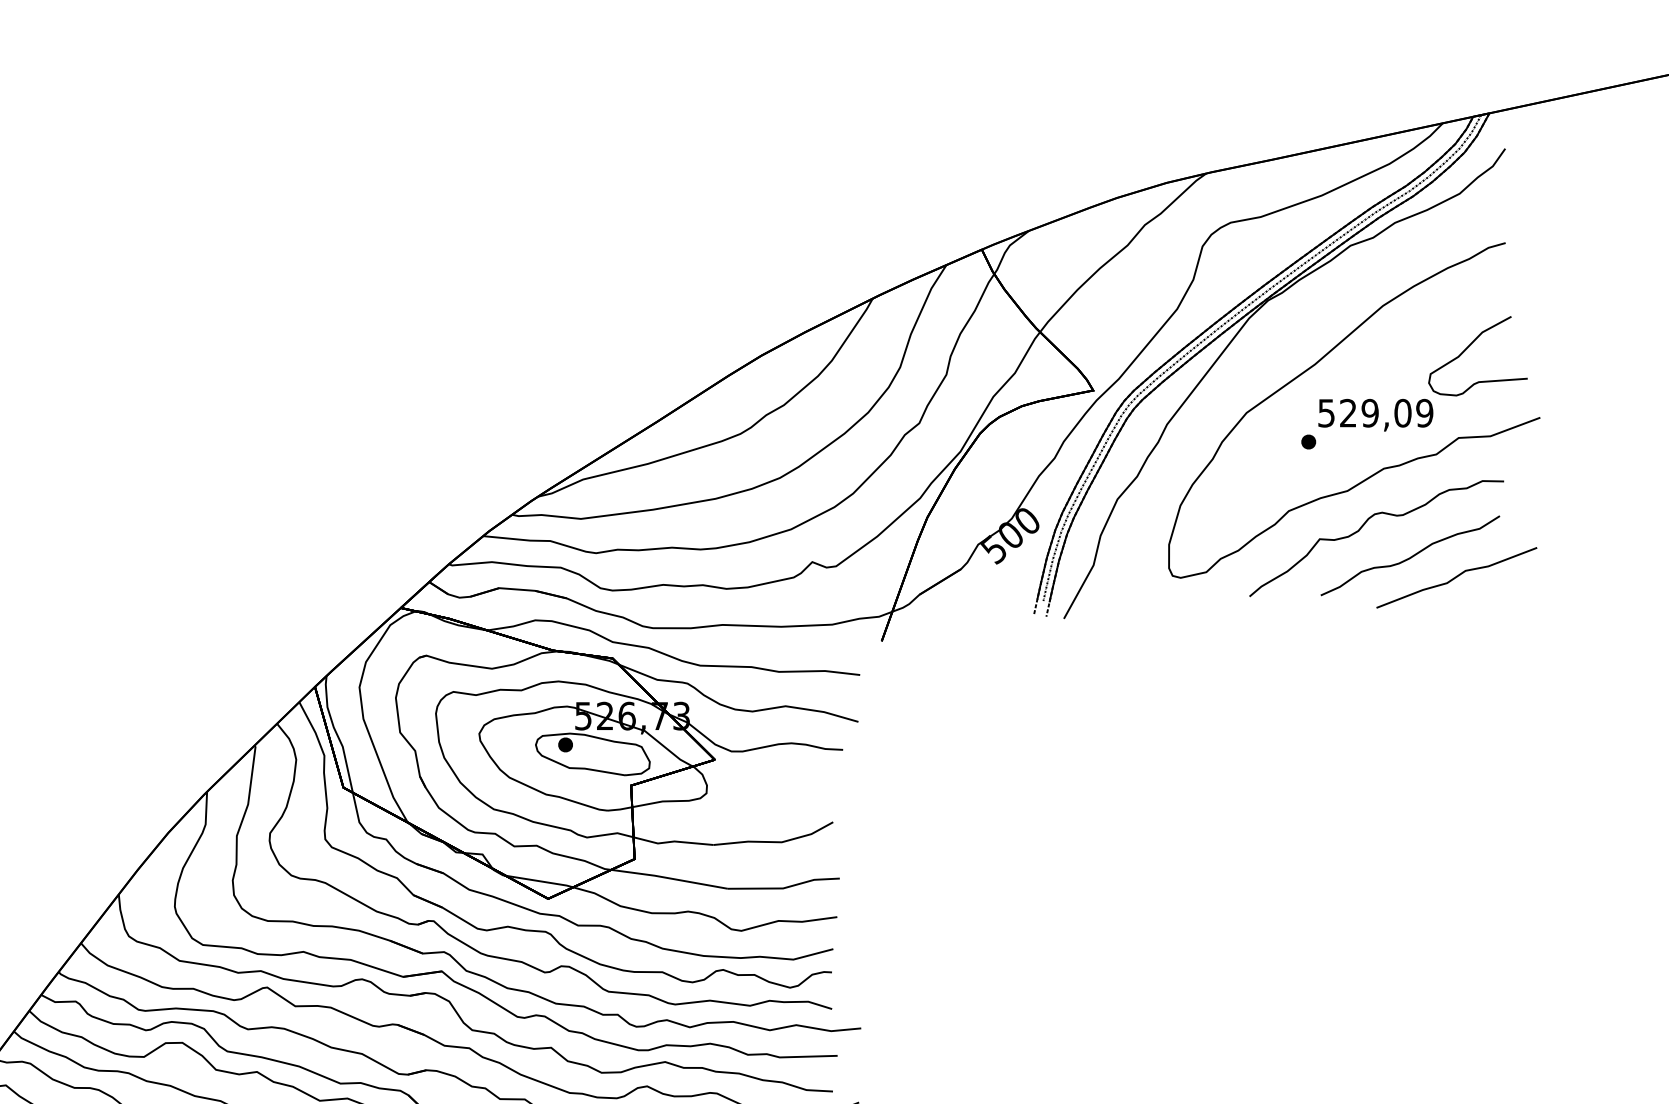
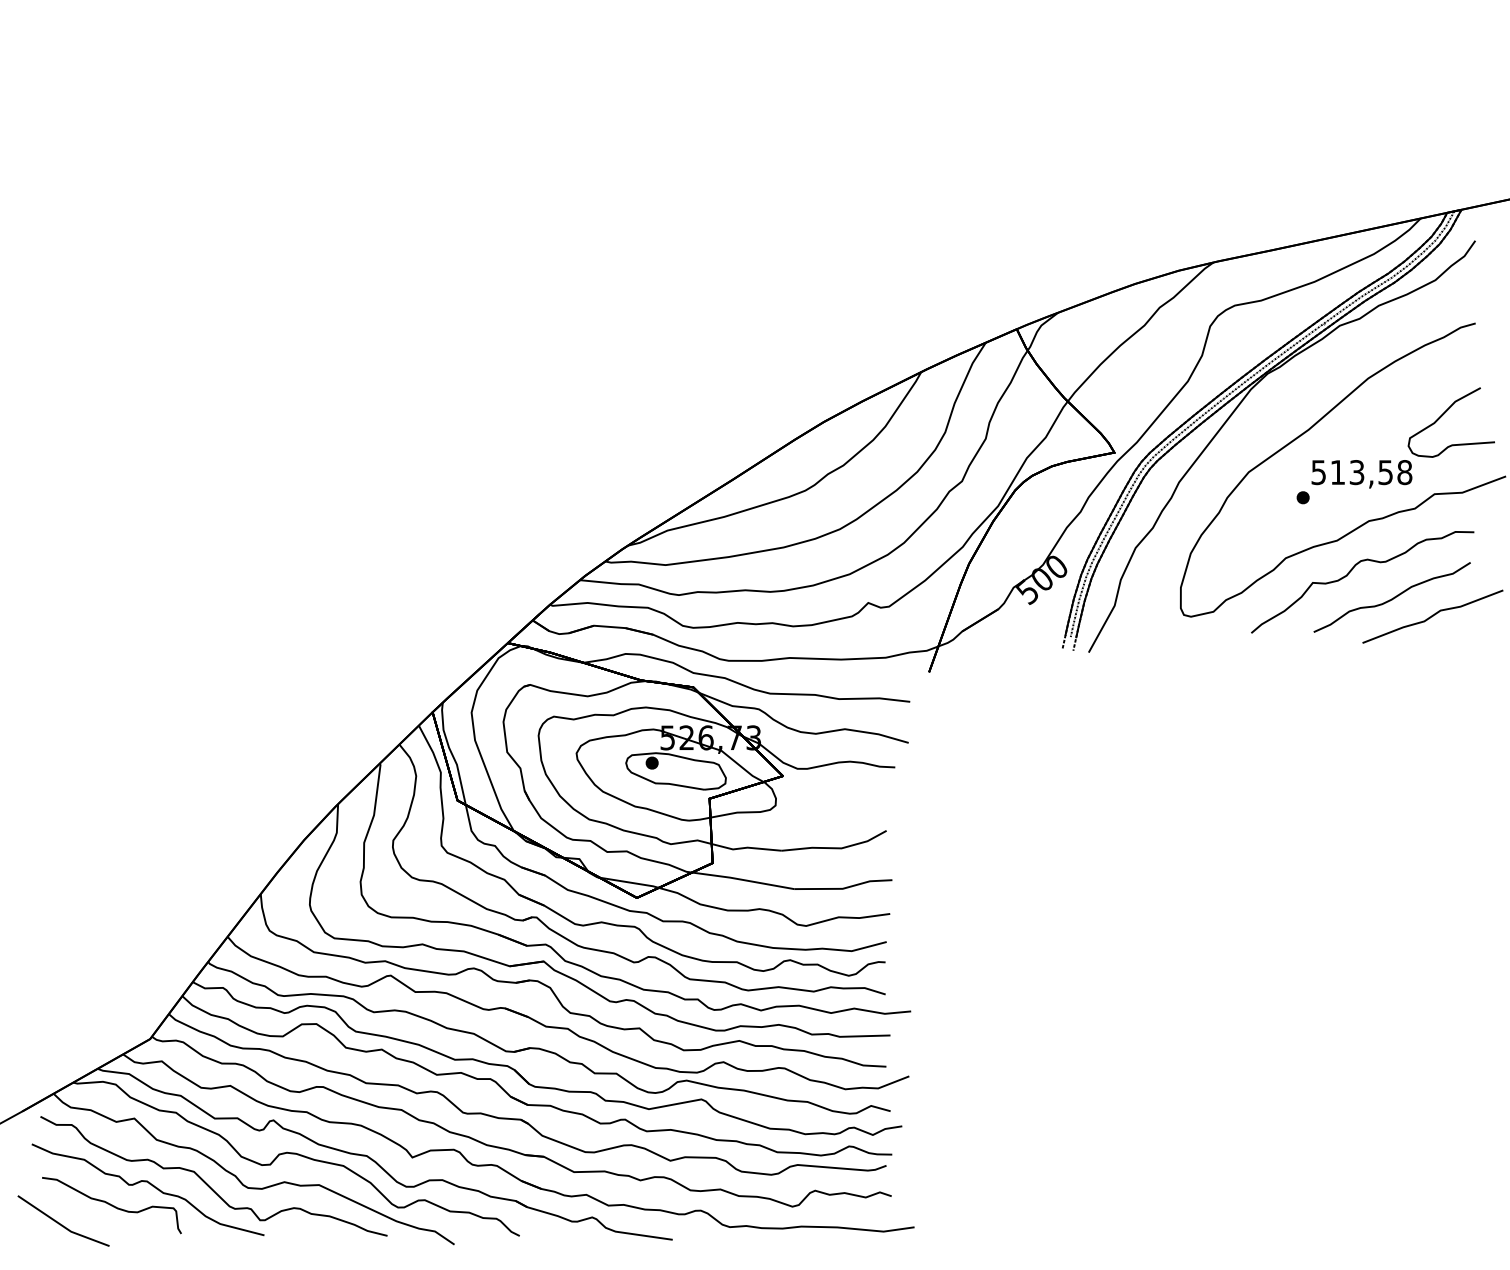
text: (1386, 413) -> (1371, 472), 529,09 -> 513,58

